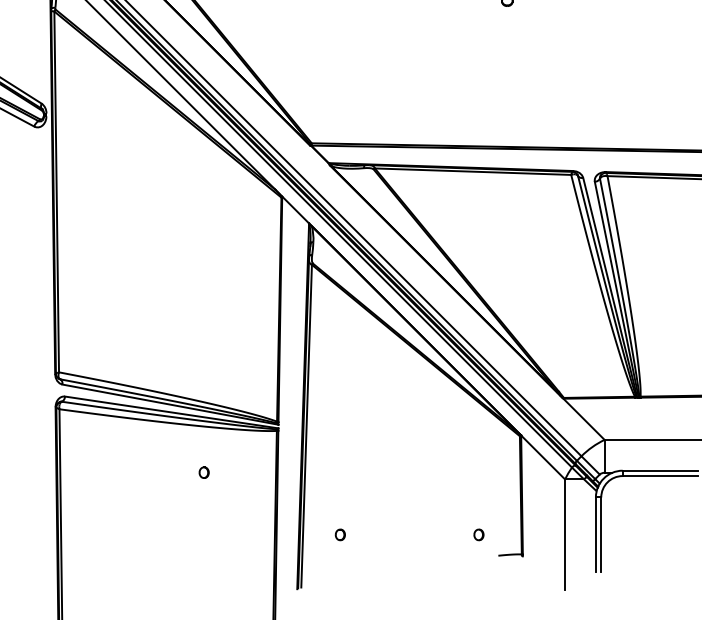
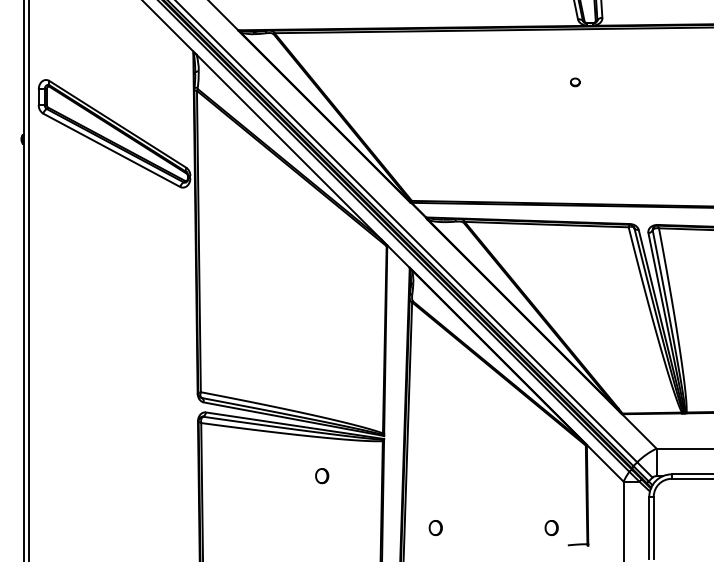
part: (203, 472) -> (321, 475), size x1.6
part: (339, 534) -> (435, 527), size x1.6
part: (478, 534) -> (551, 527), size x1.6

